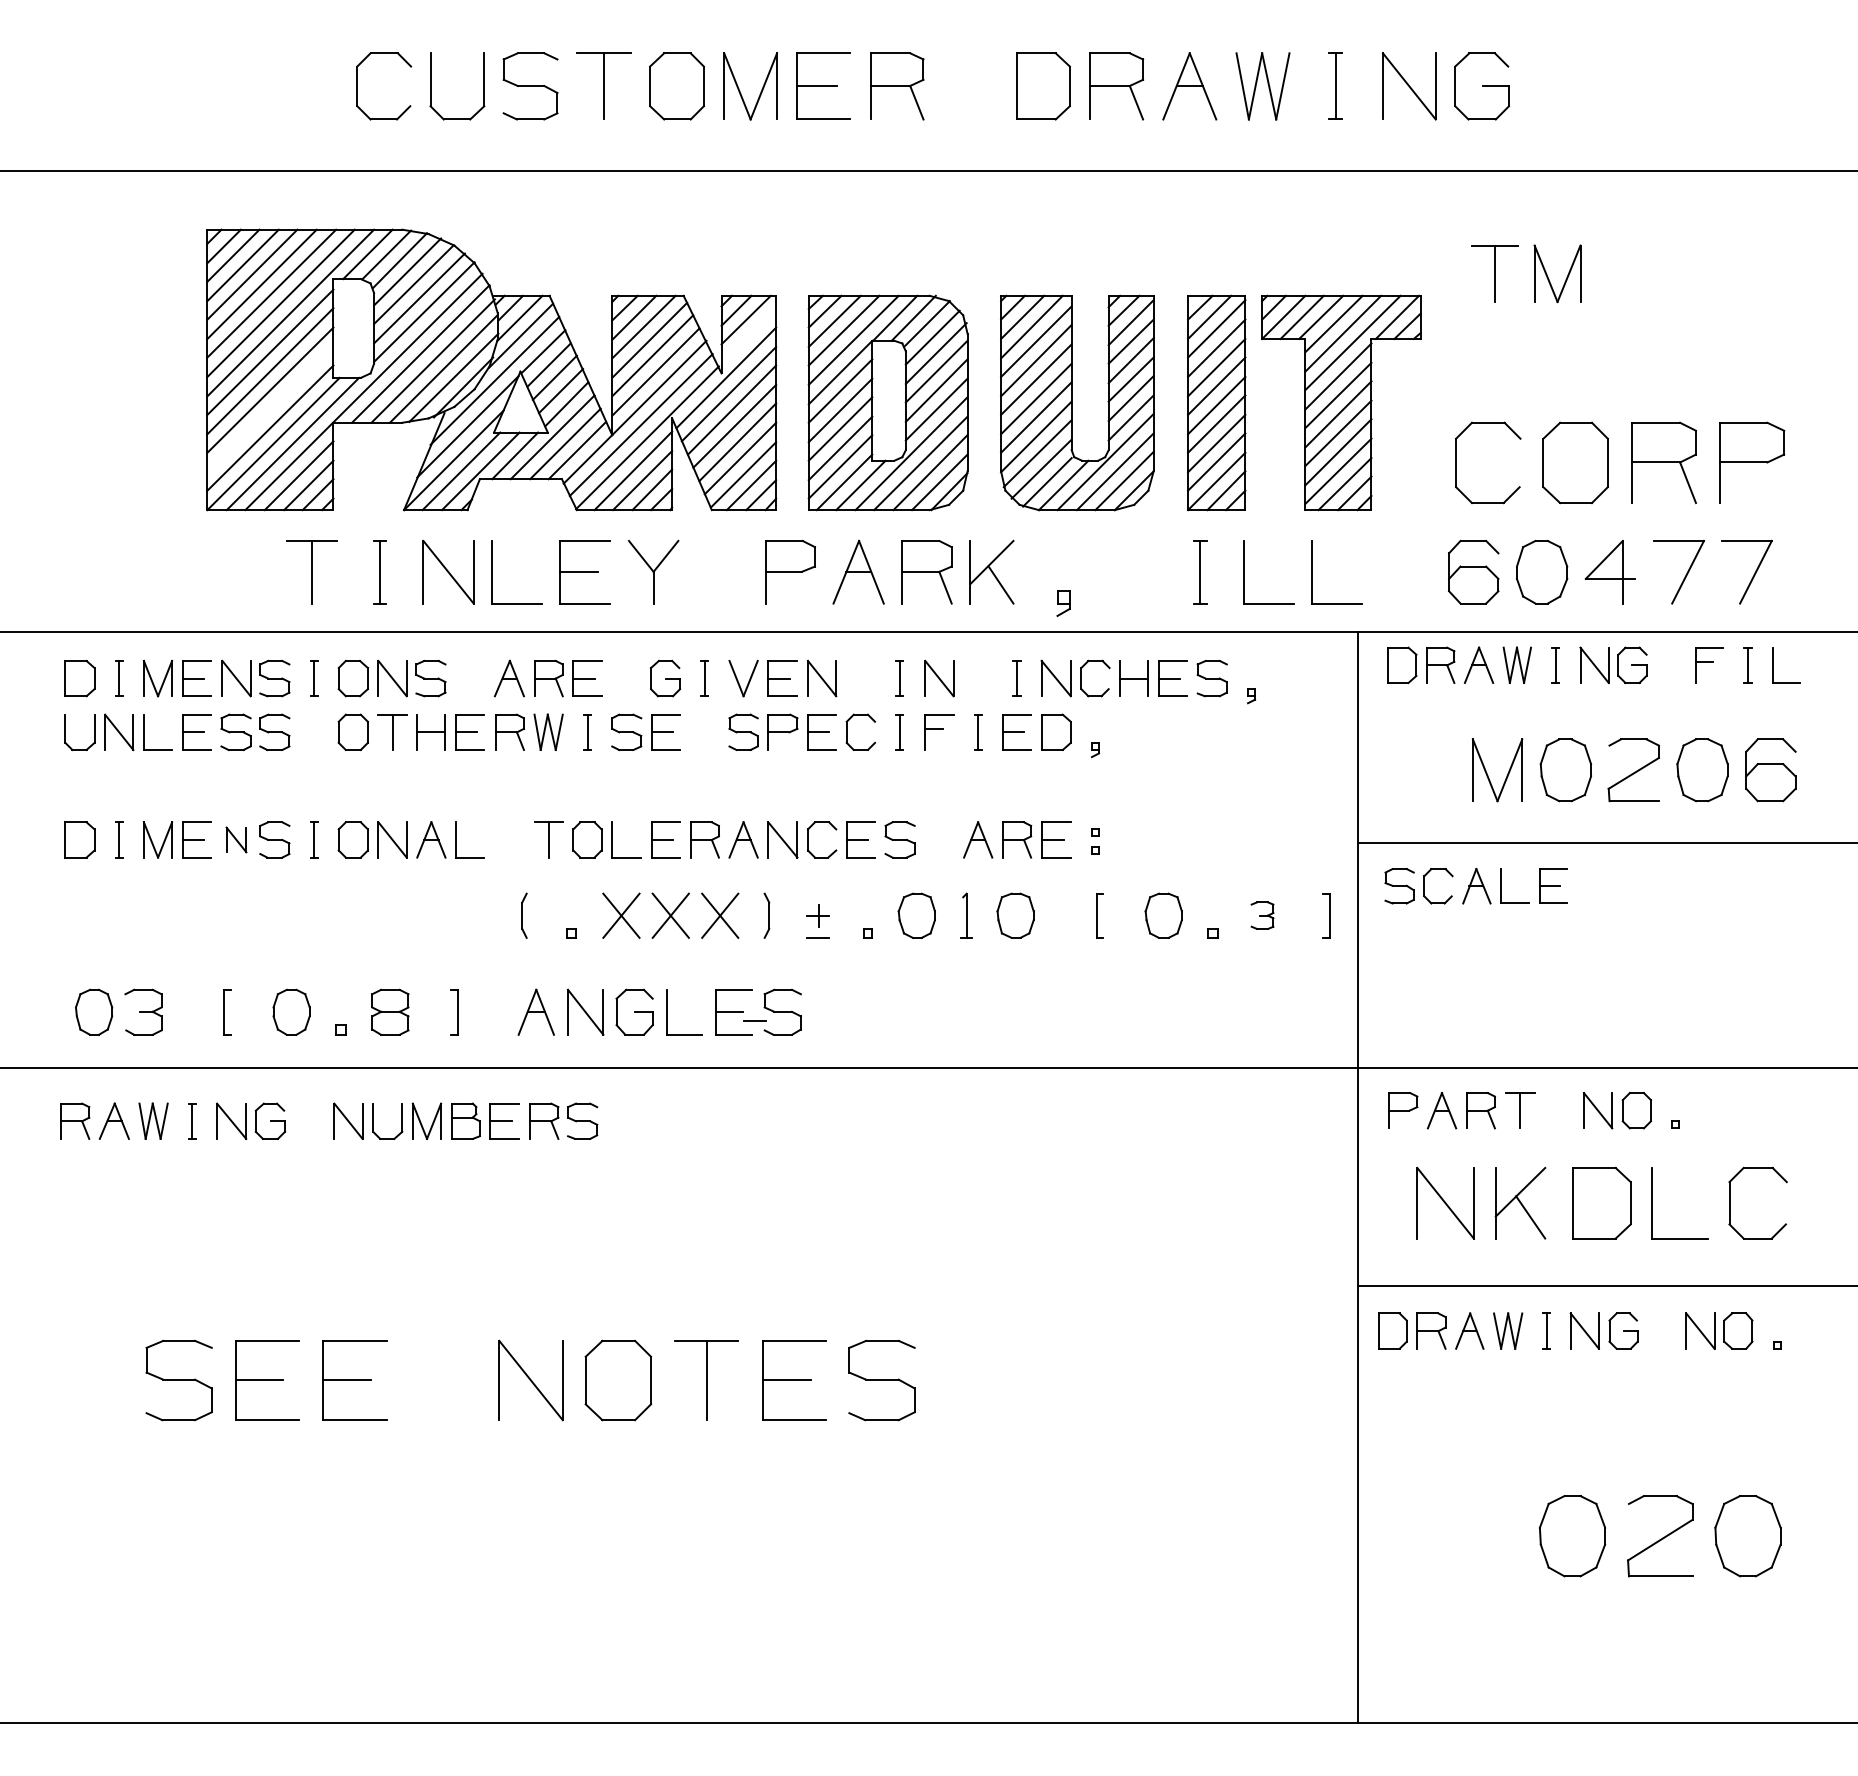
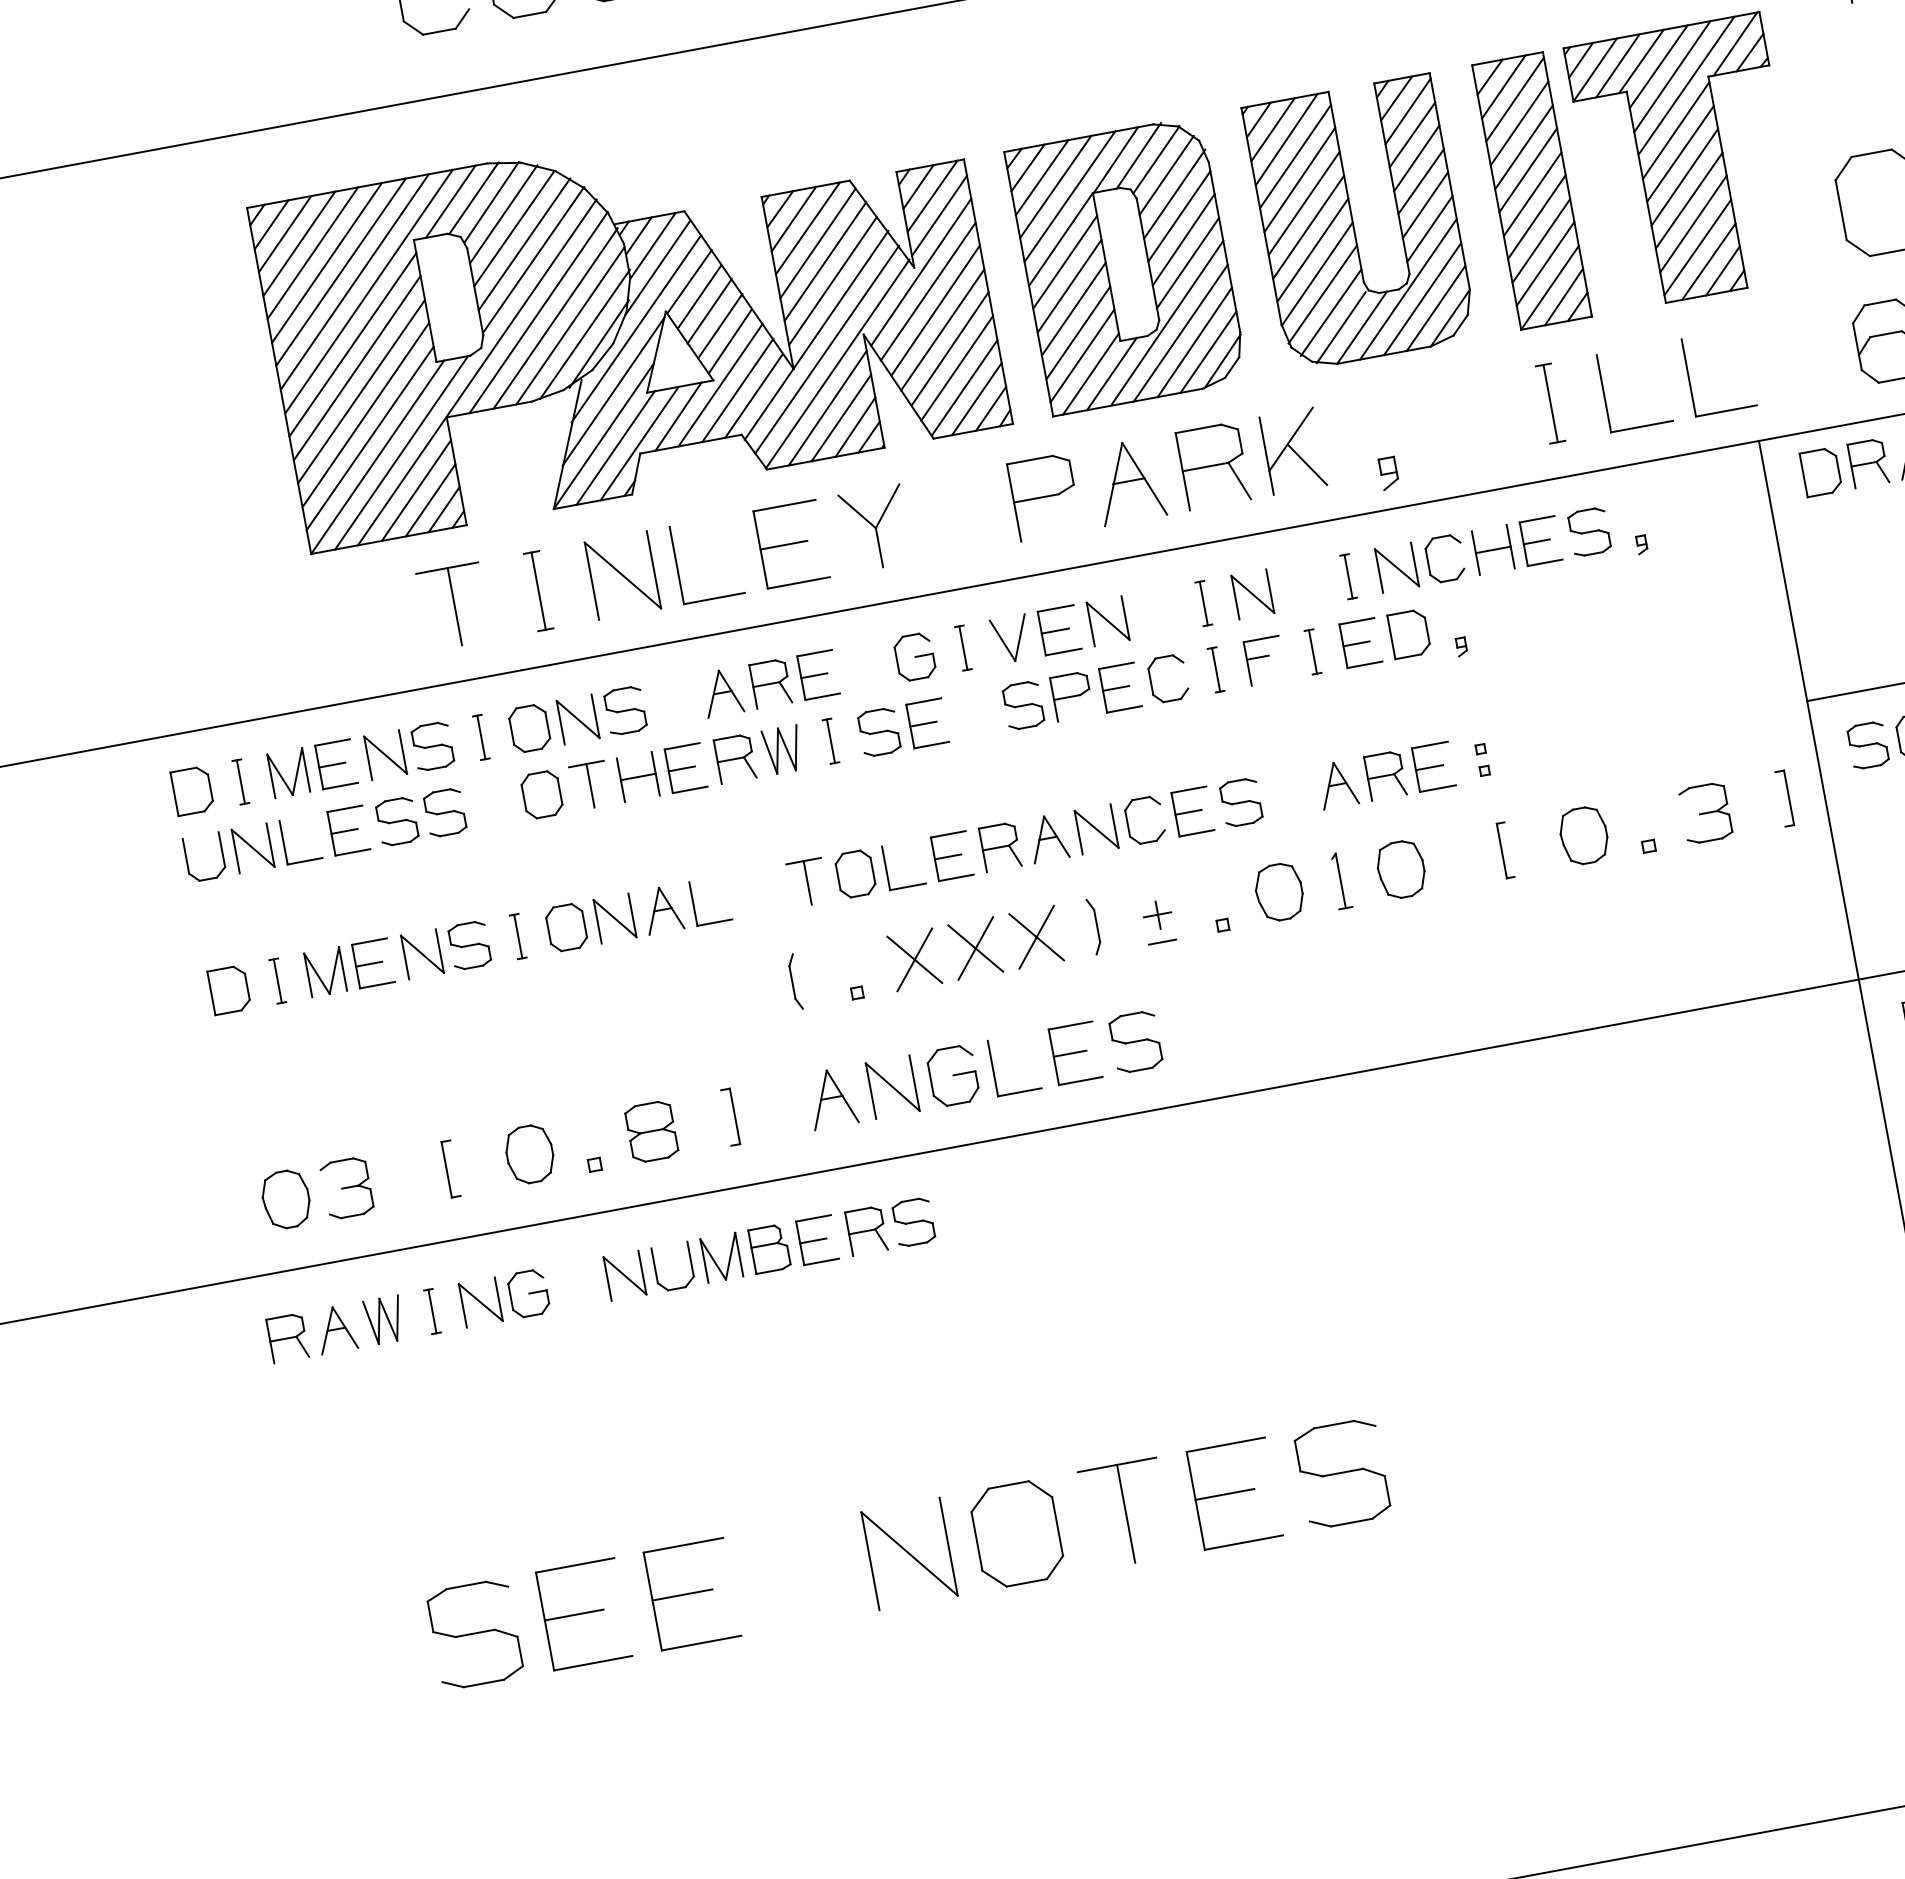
line: (748, 336) -> (939, 216), added
line: (270, 409) -> (366, 415), added
part: (236, 839) -> (422, 953), size x1.43
part: (1262, 915) -> (1705, 812), size x1.67
line: (754, 1020) -> (1102, 1058), removed

